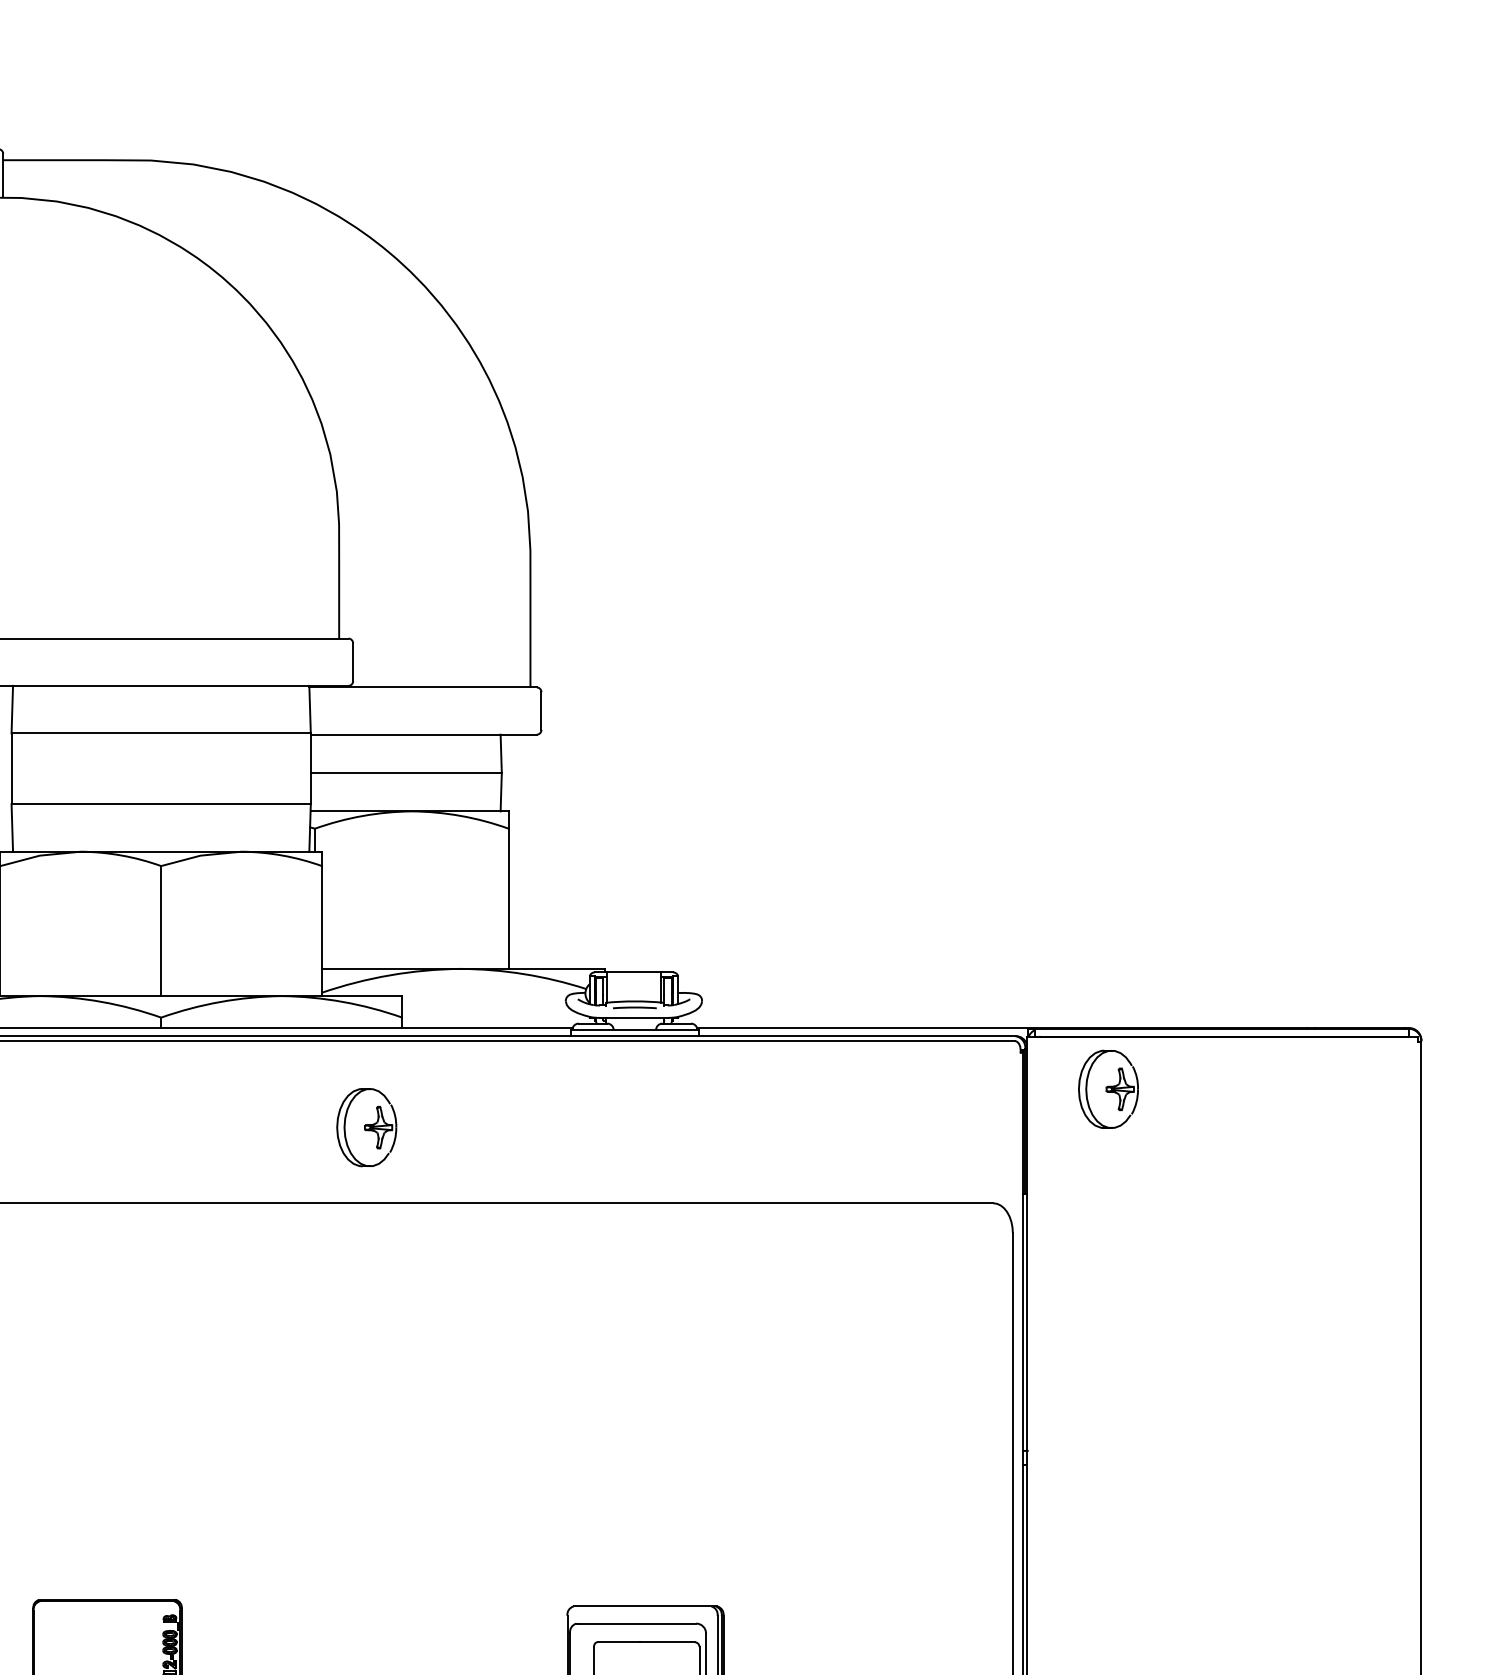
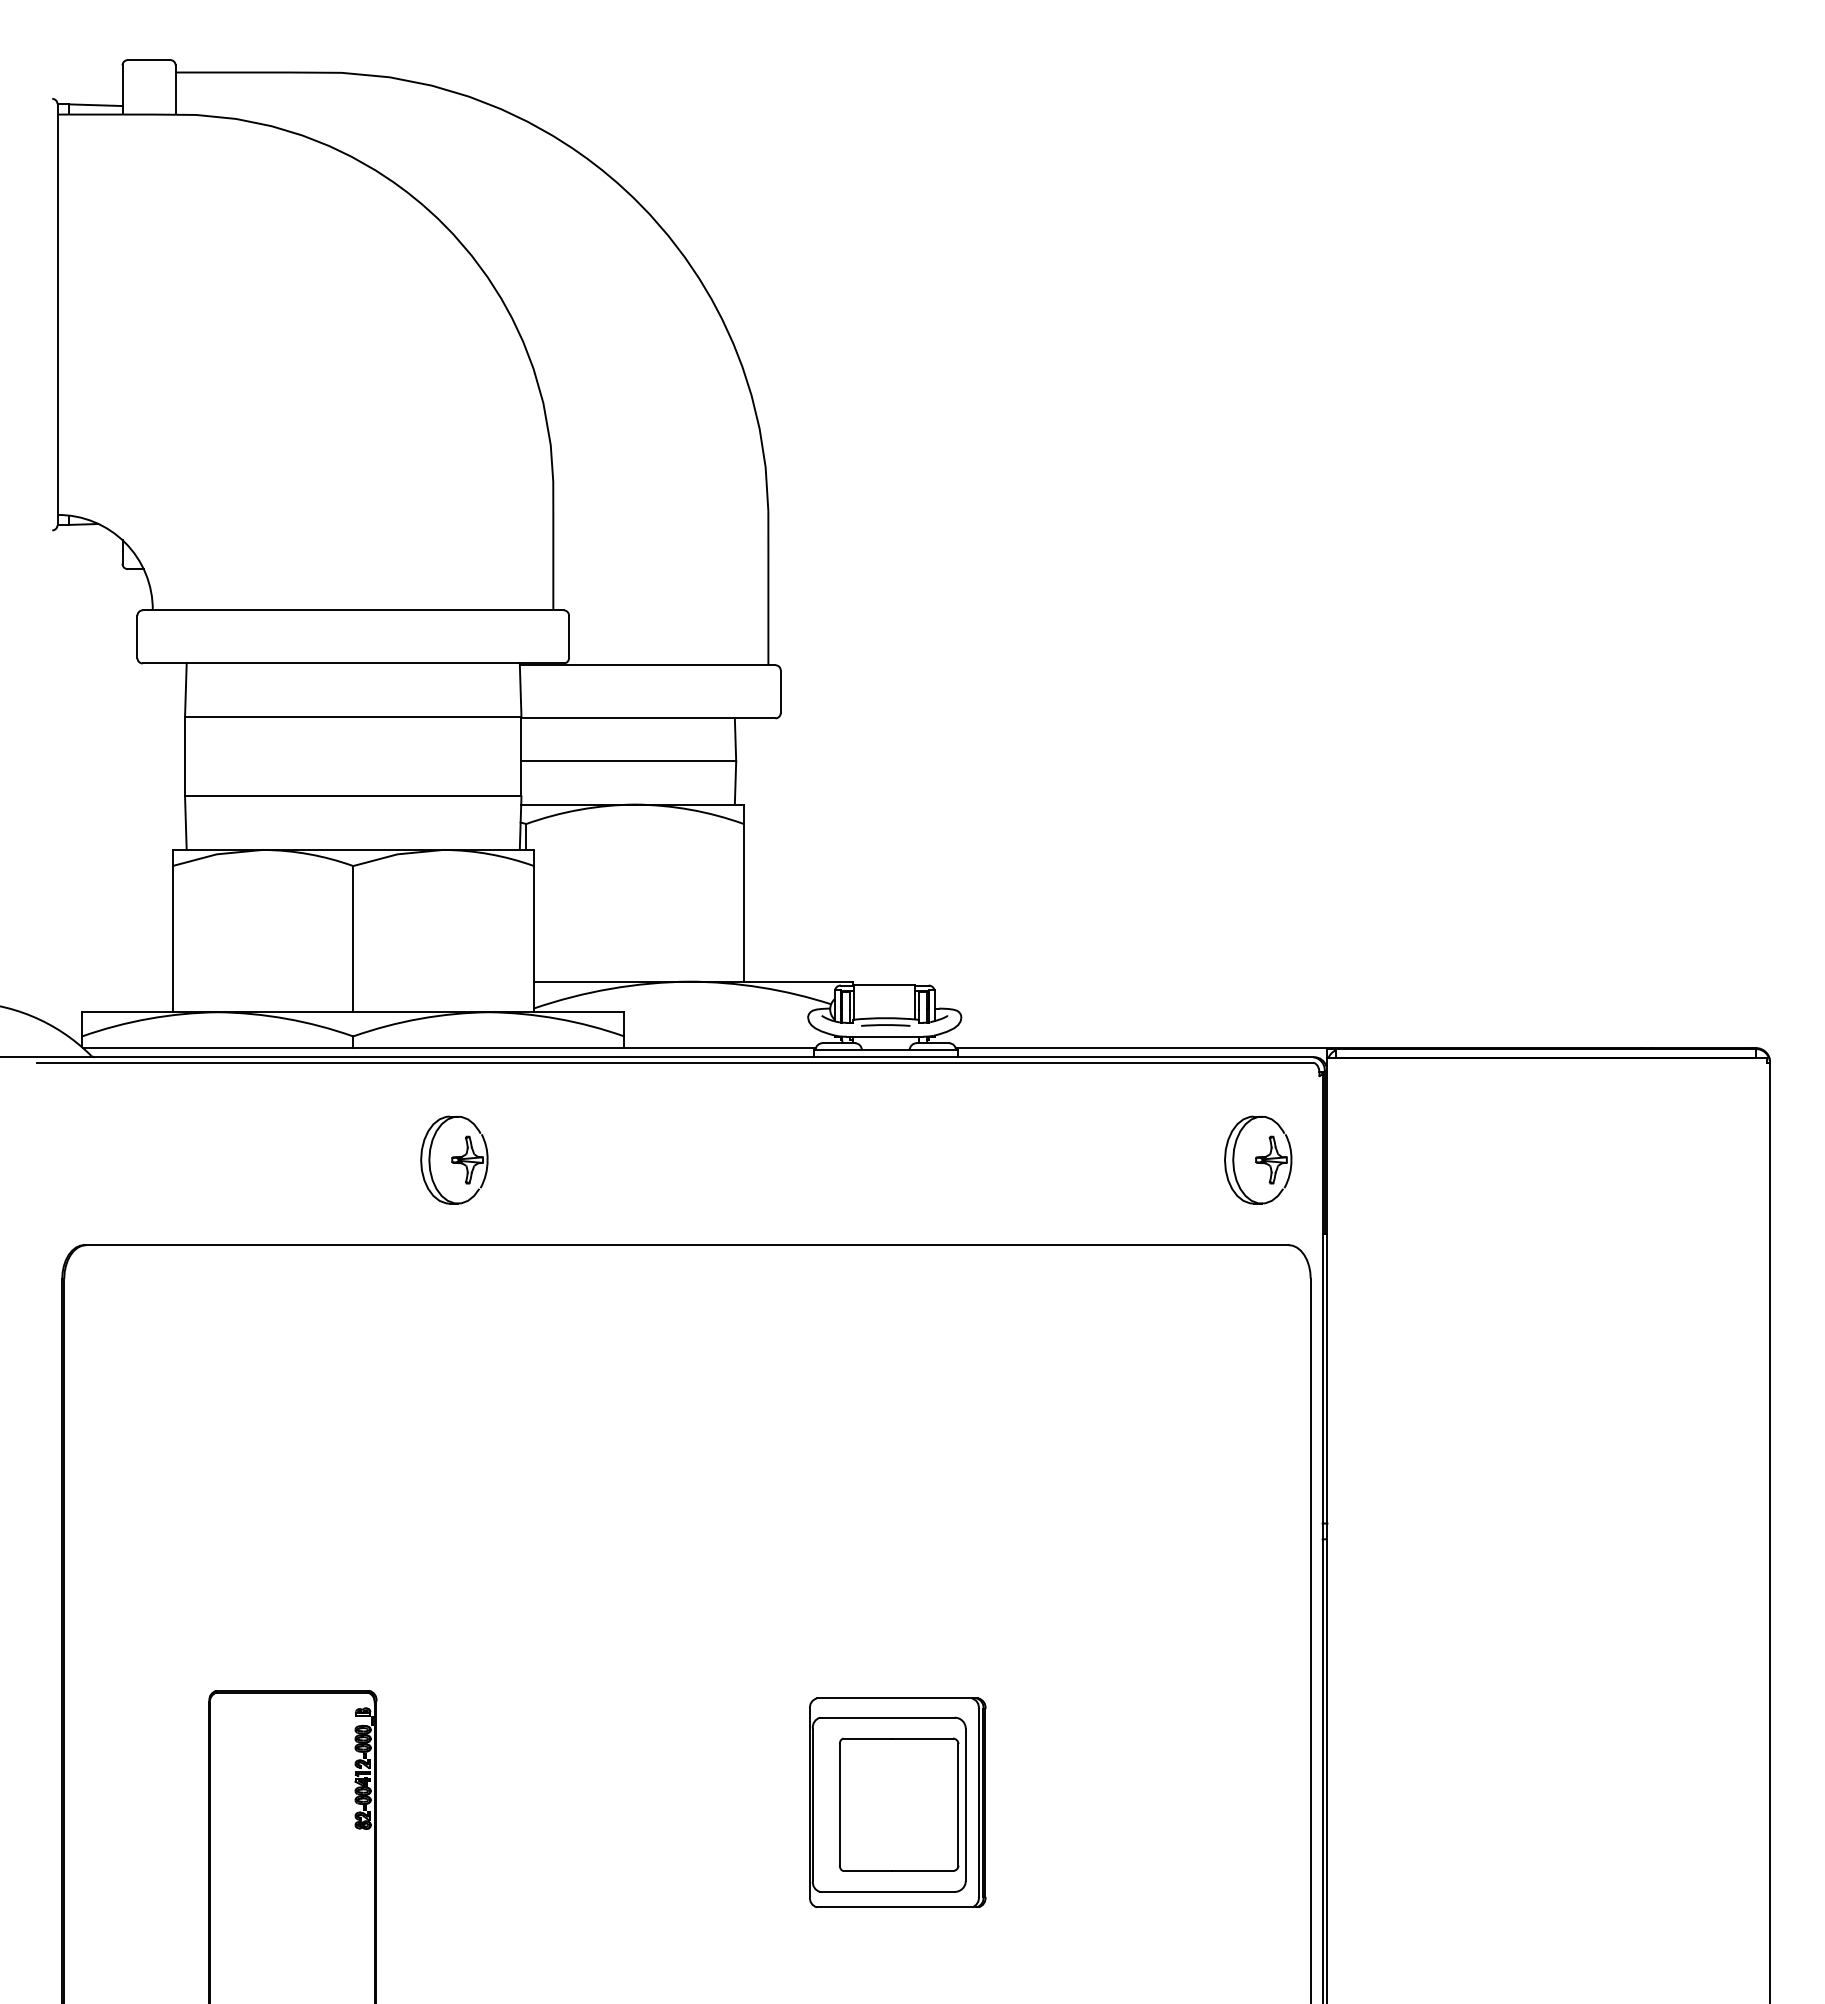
part: (1108, 1088) -> (1258, 1159), moved
part: (366, 1127) -> (454, 1159), moved

